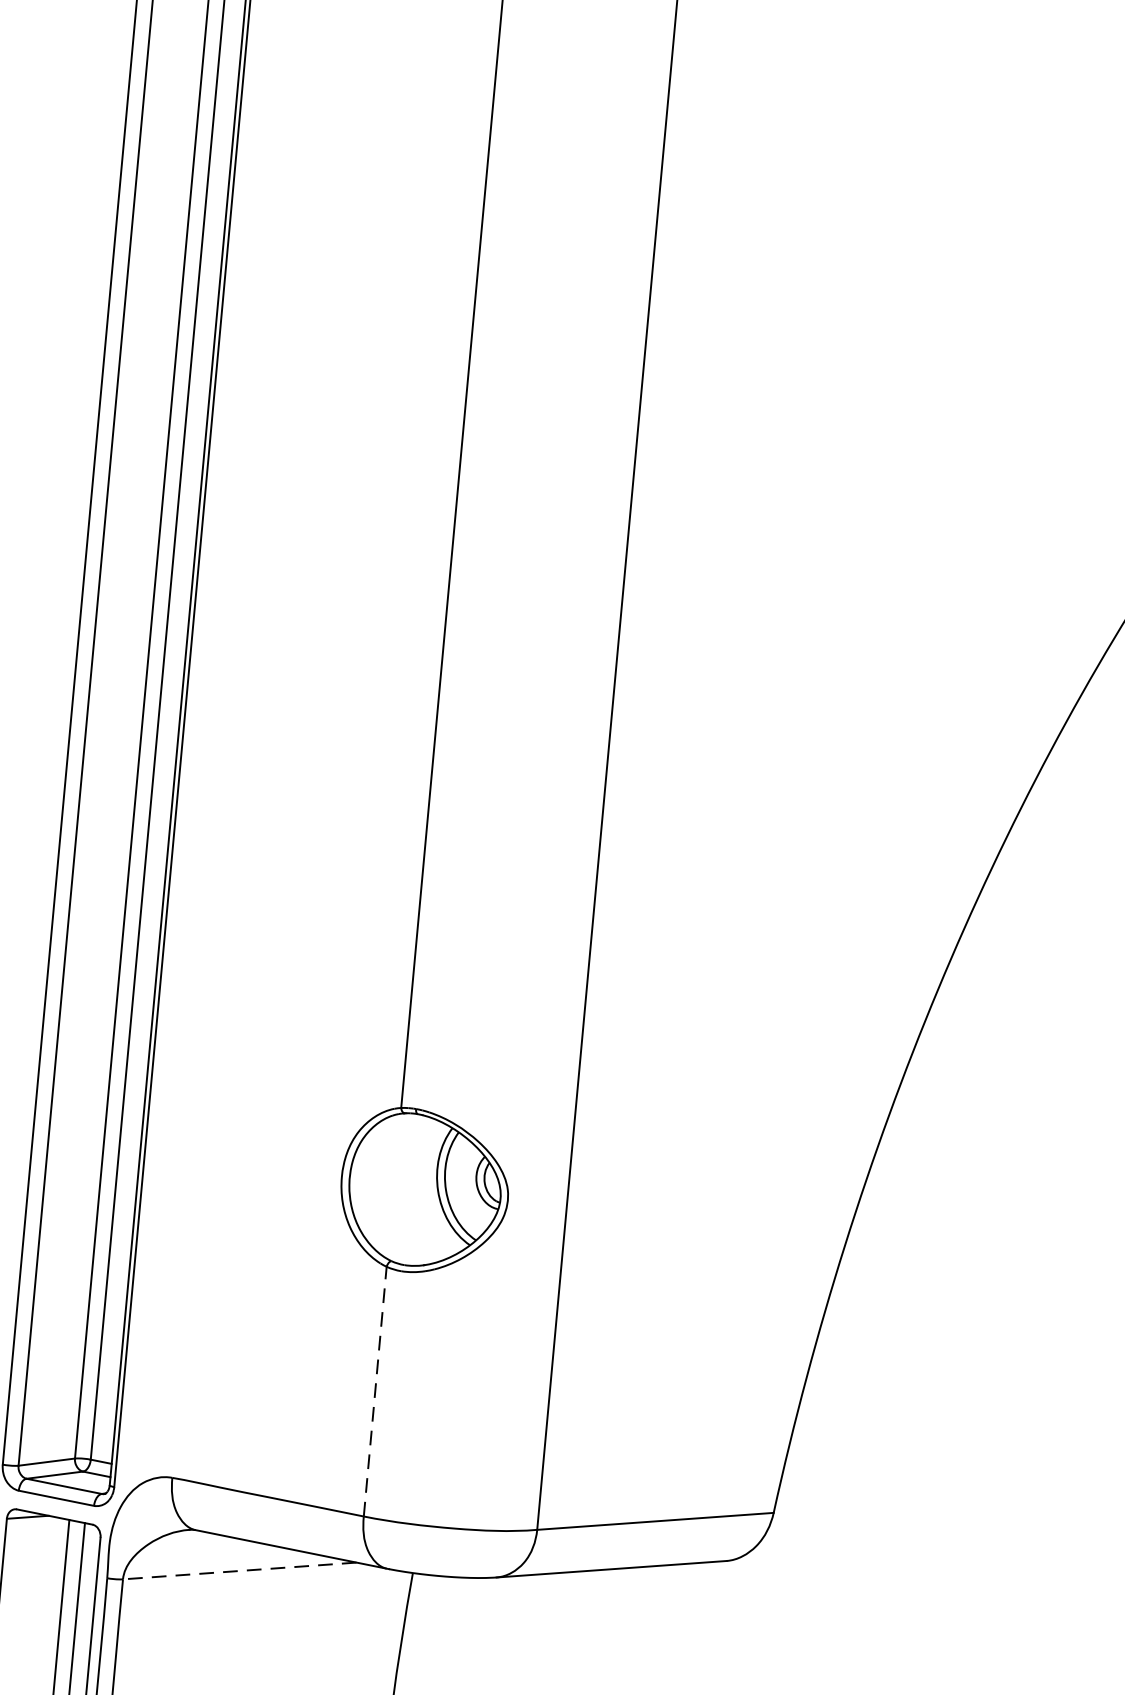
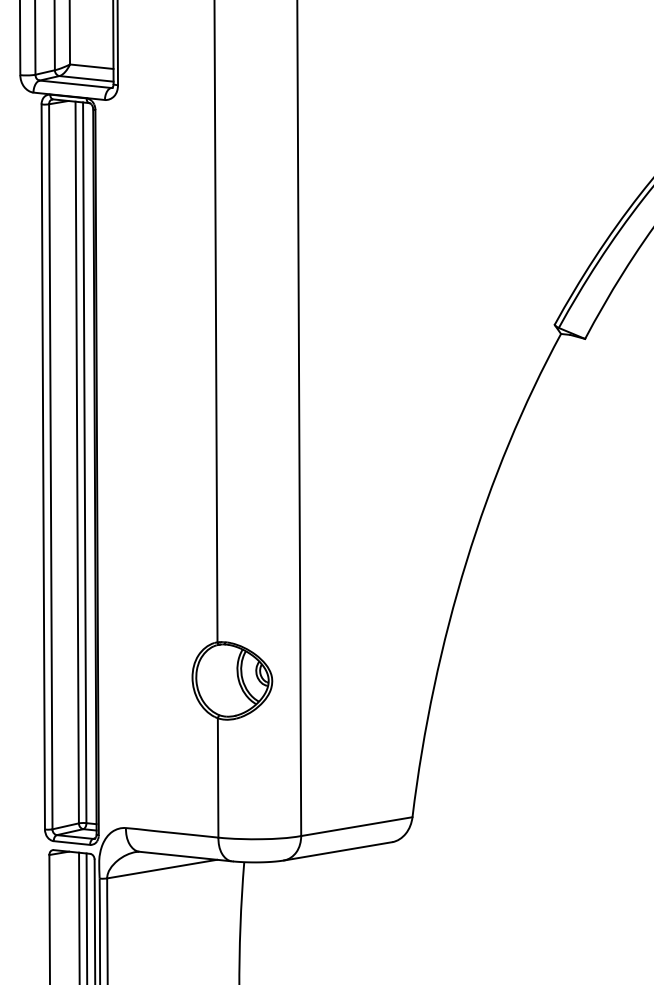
line: (376, 1390) -> (218, 777), dashed -> solid
line: (240, 1571) -> (162, 869), dashed -> solid

